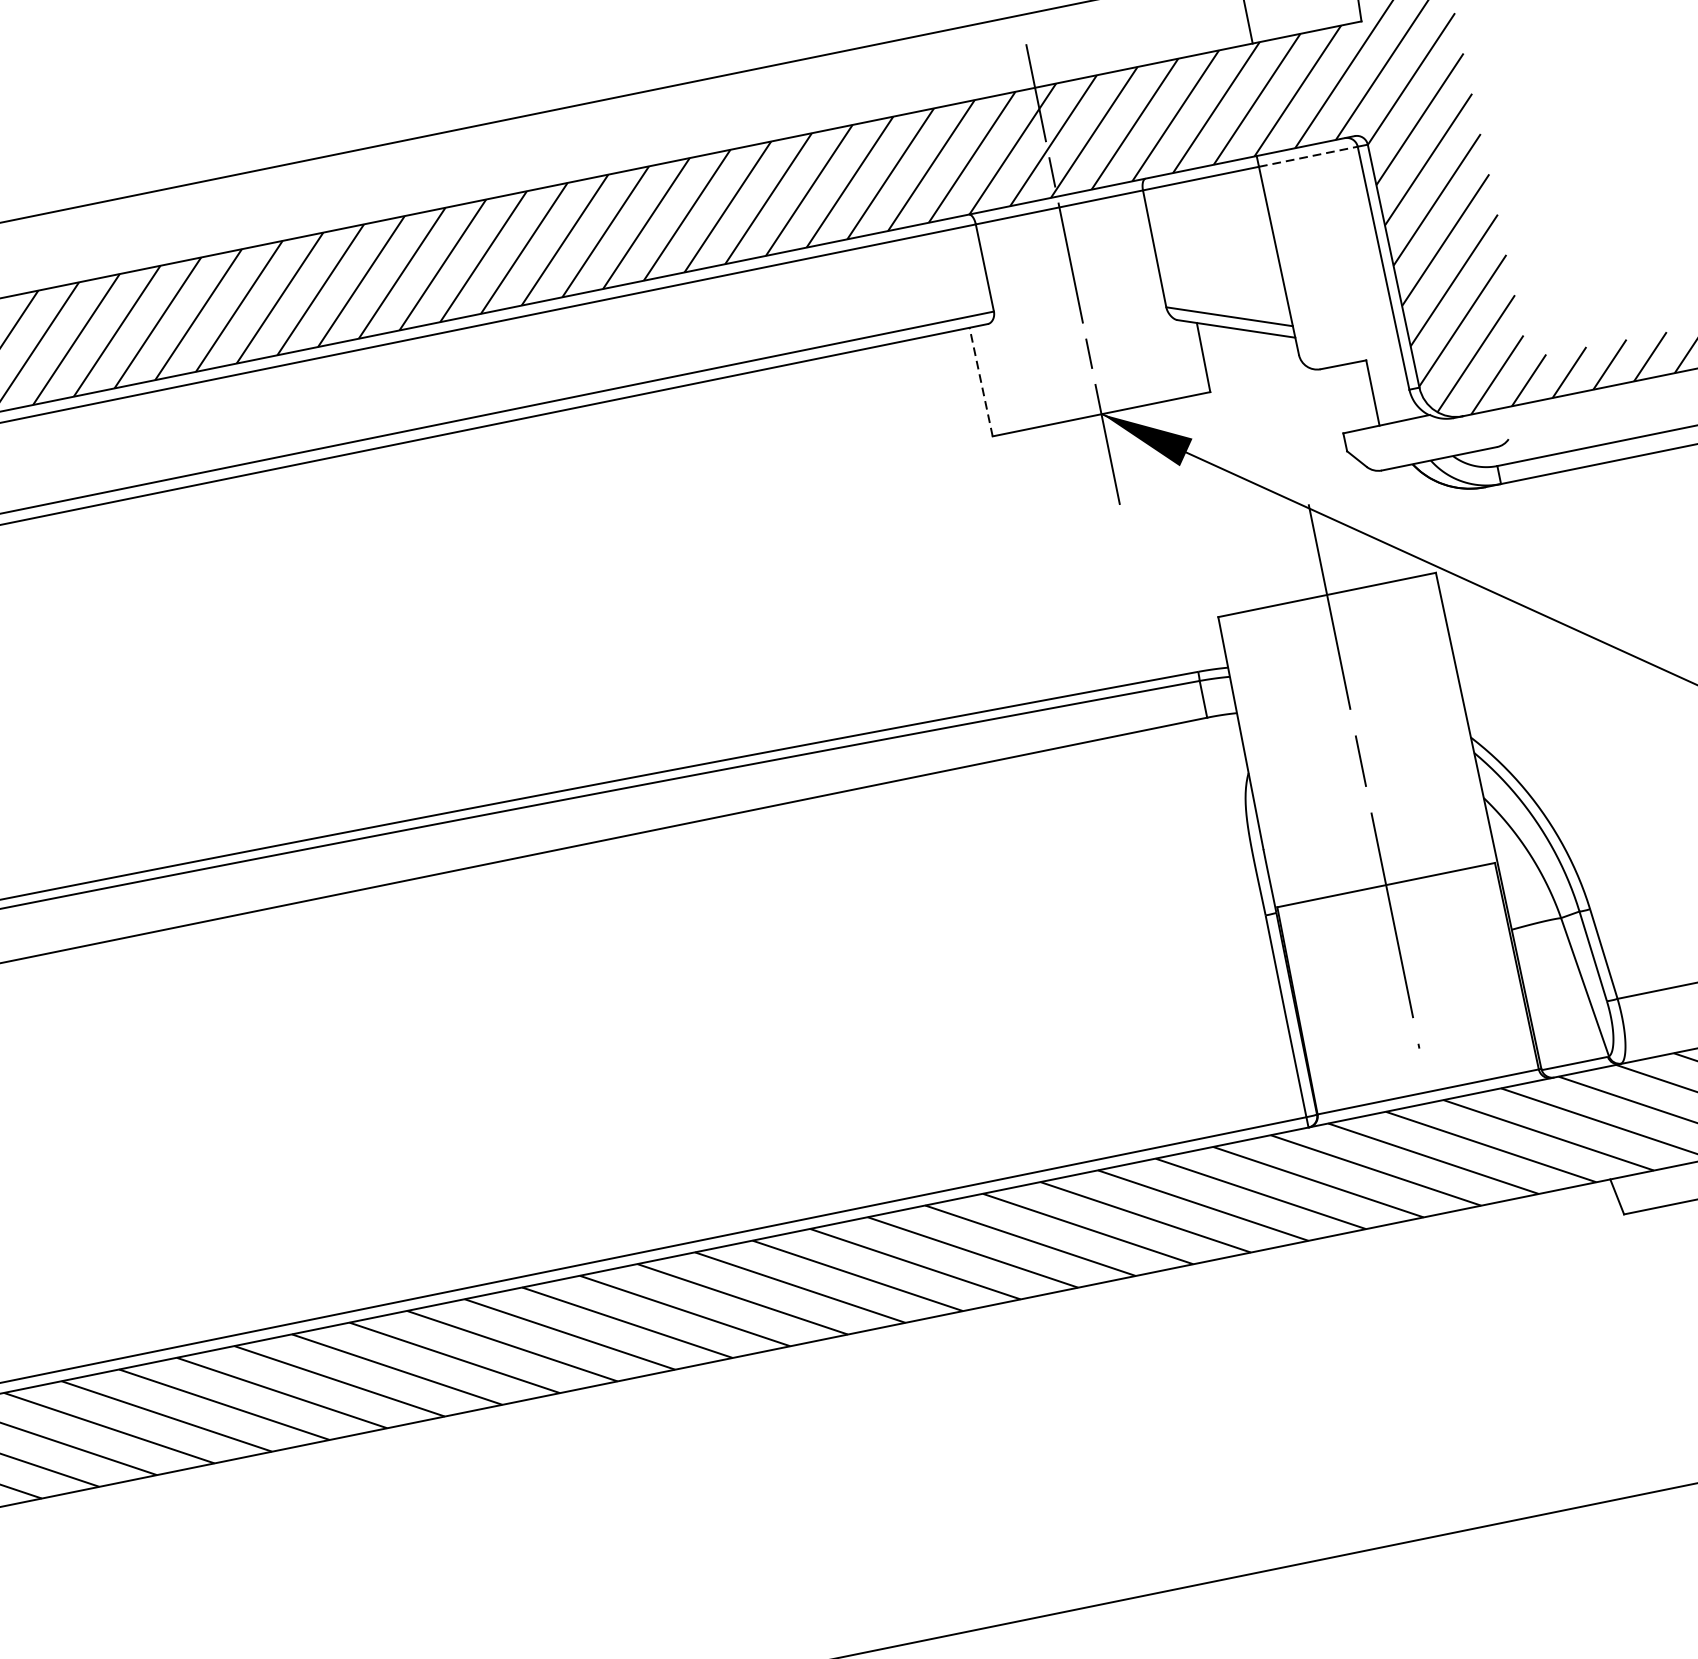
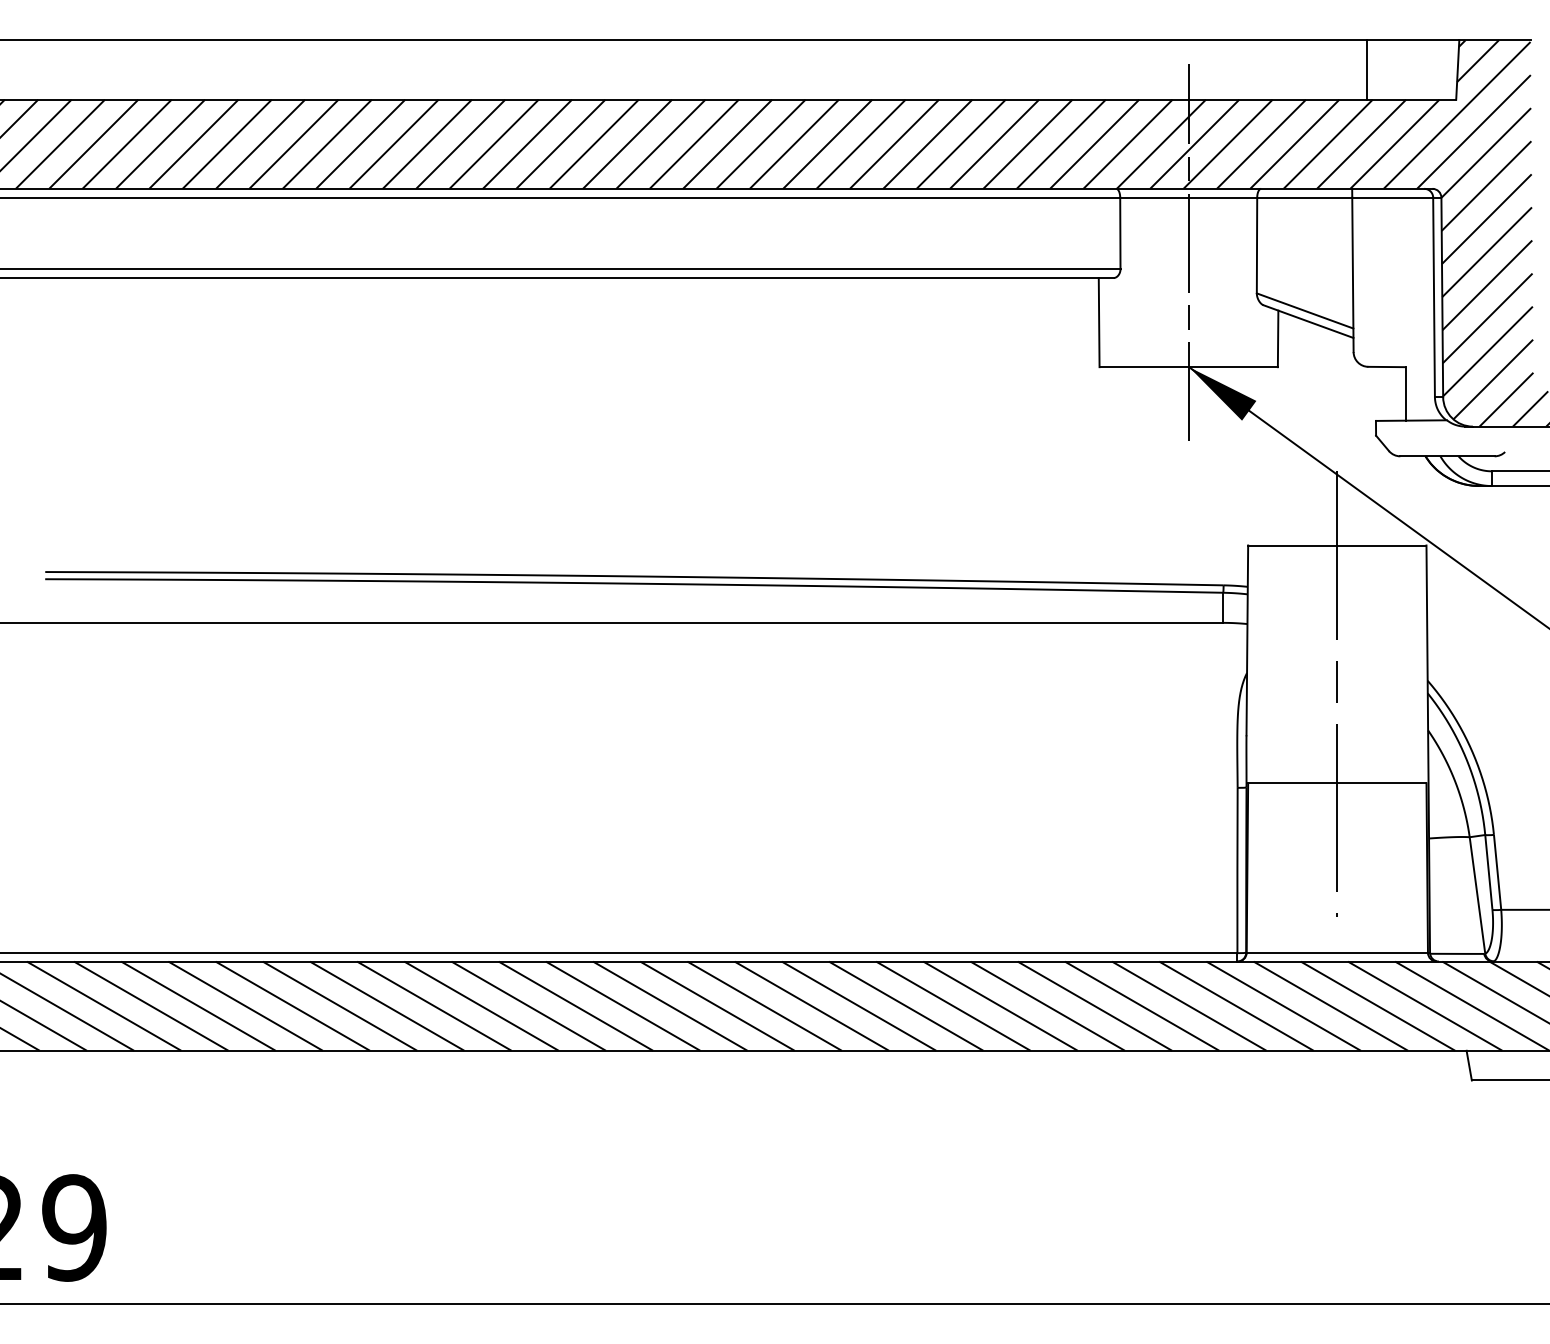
line: (1309, 156) -> (1393, 197), dashed -> solid
line: (981, 381) -> (1099, 322), dashed -> solid

